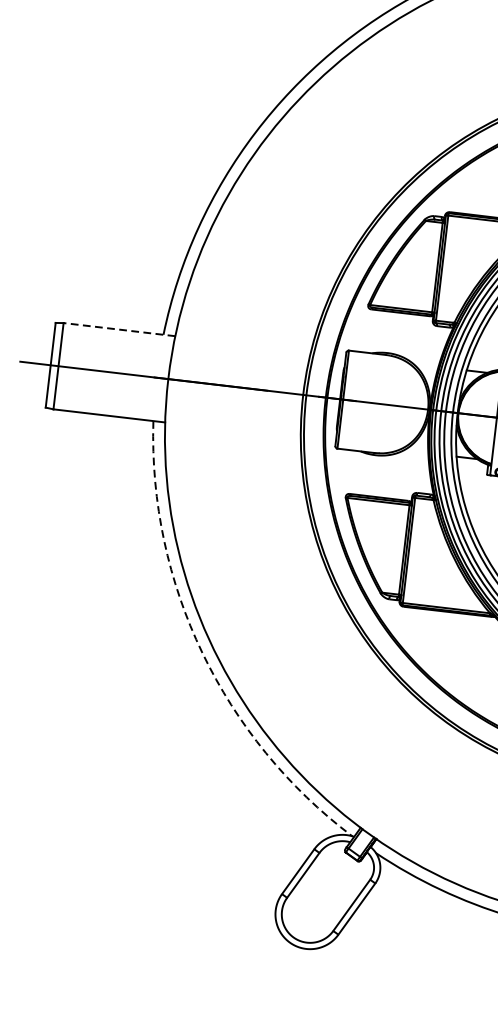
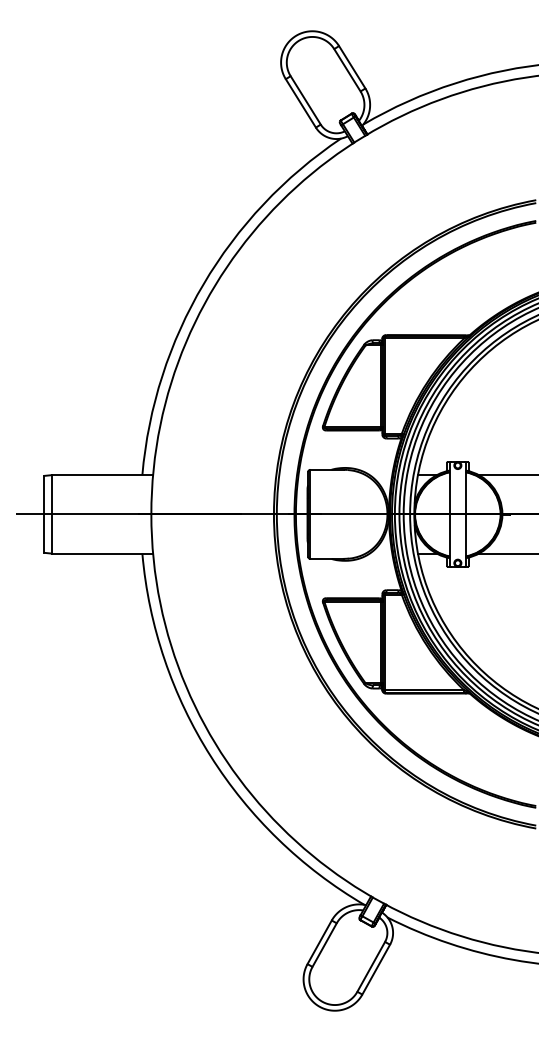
line: (119, 330) -> (102, 475), dashed -> solid
arc: (202, 653) -> (210, 756), dashed -> solid

